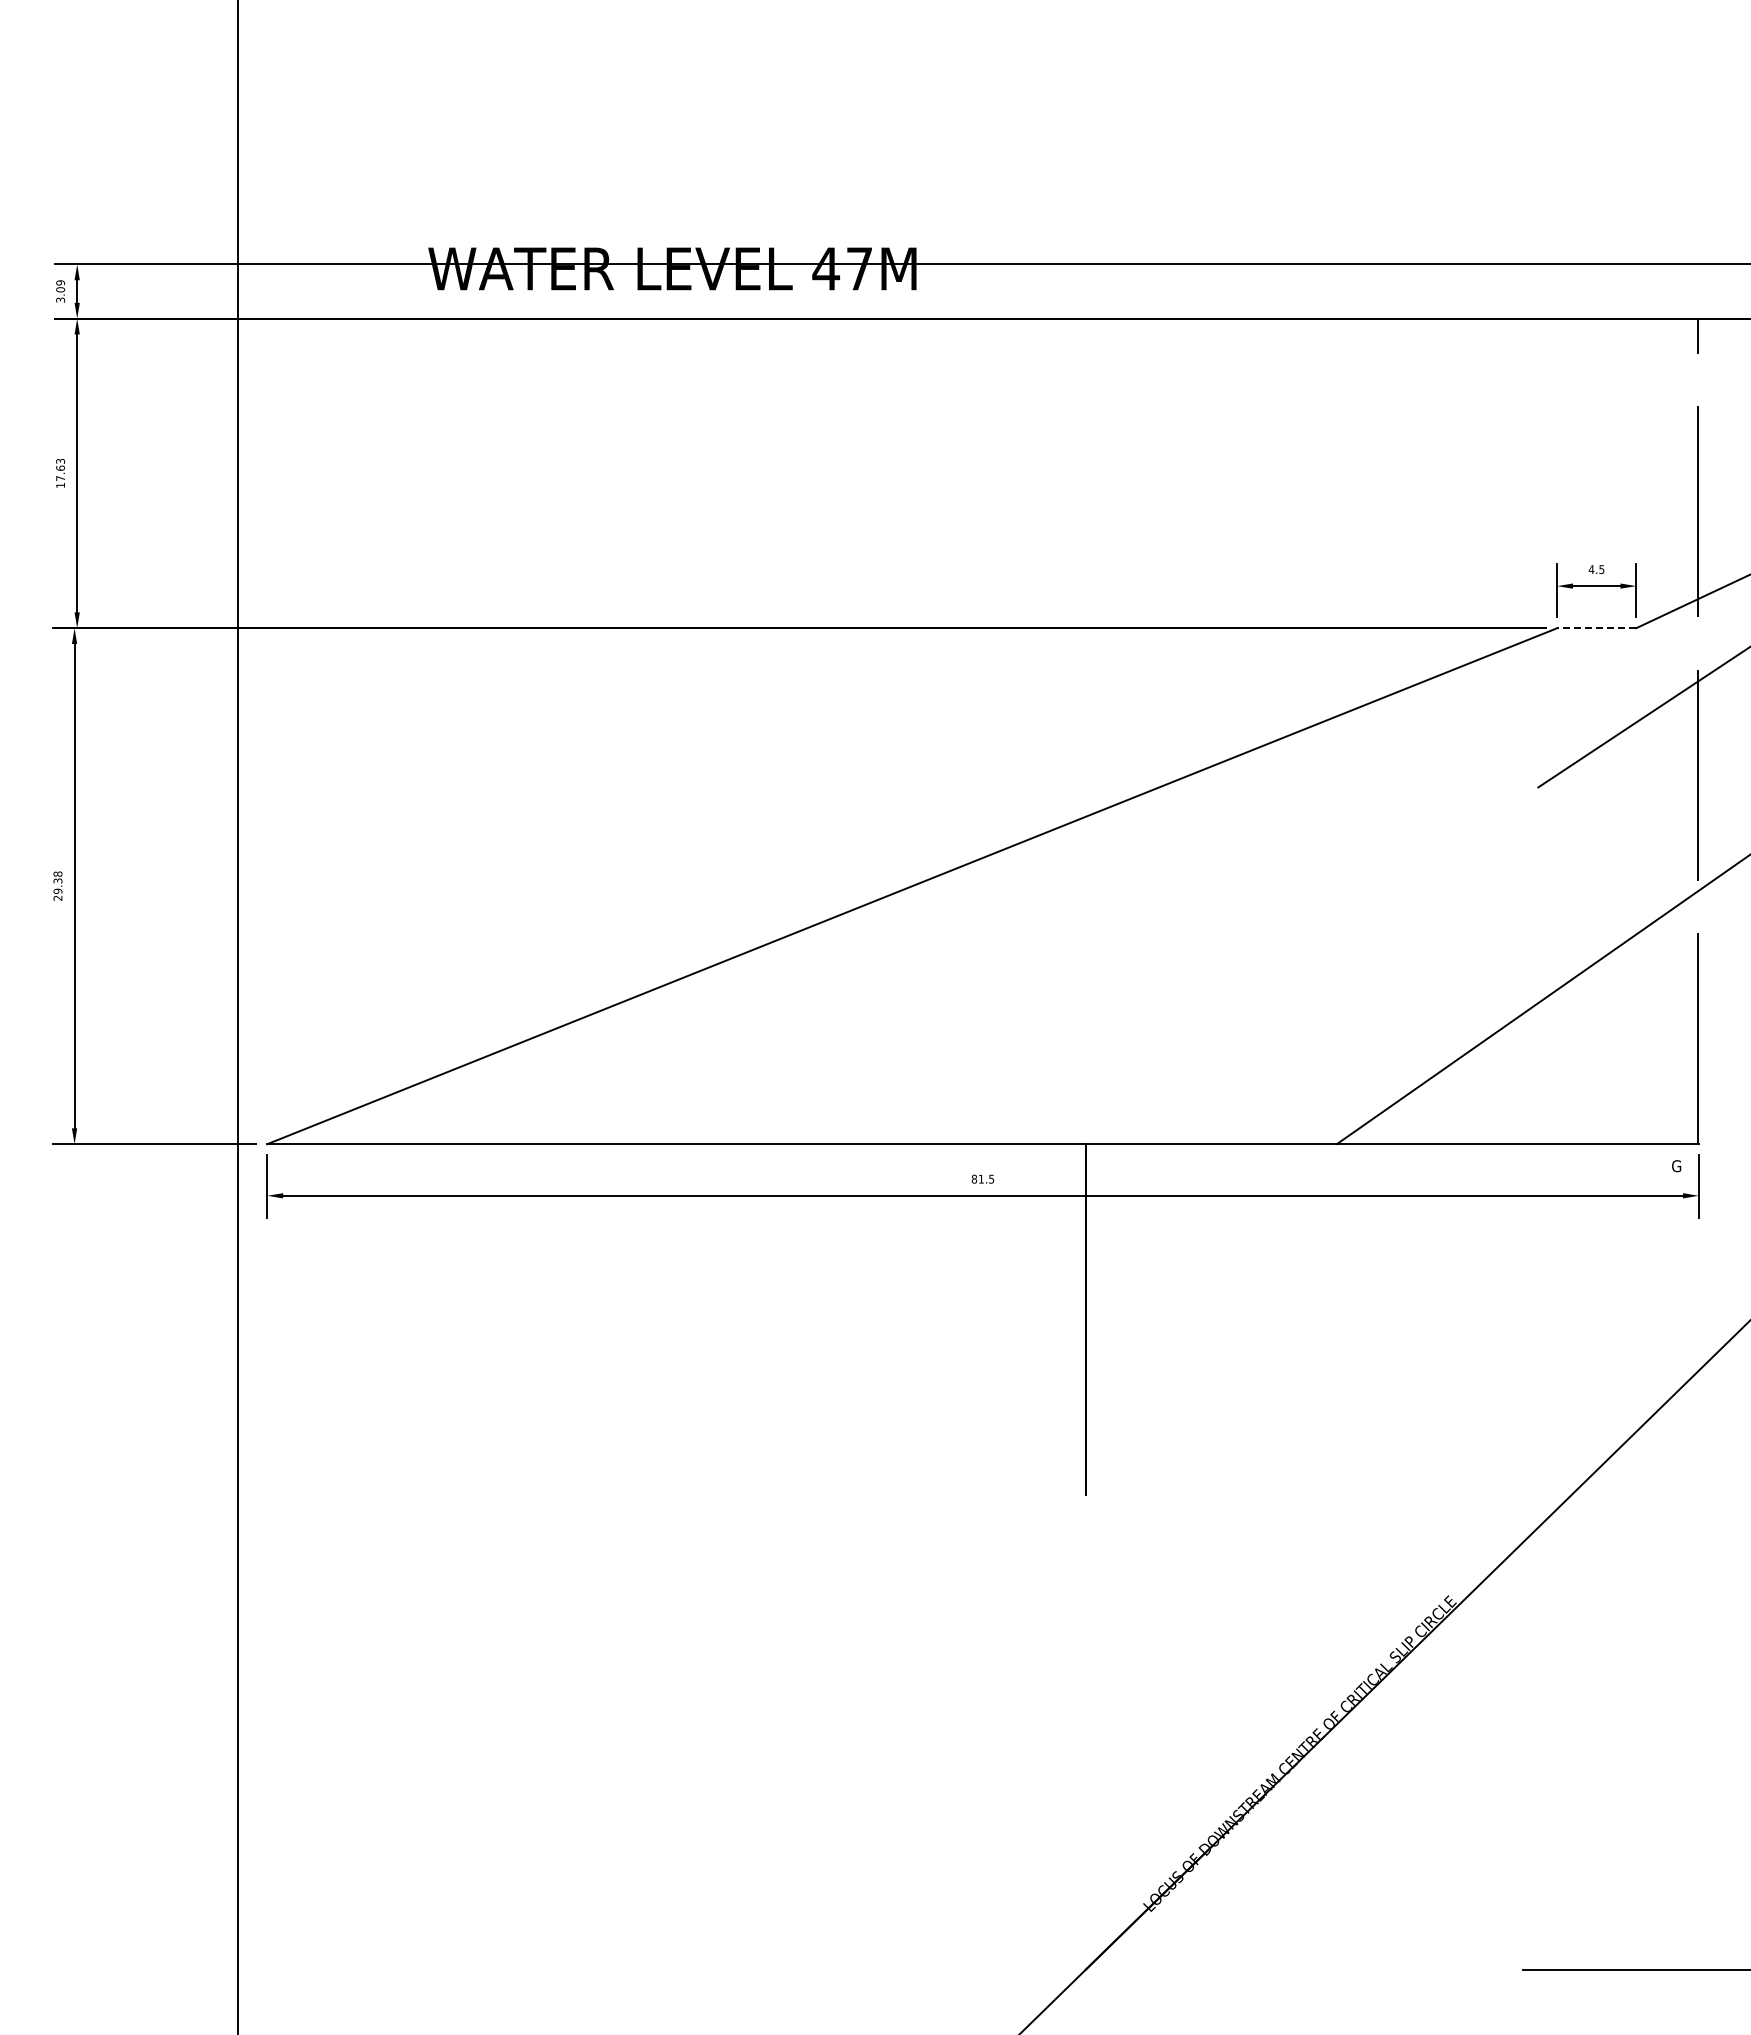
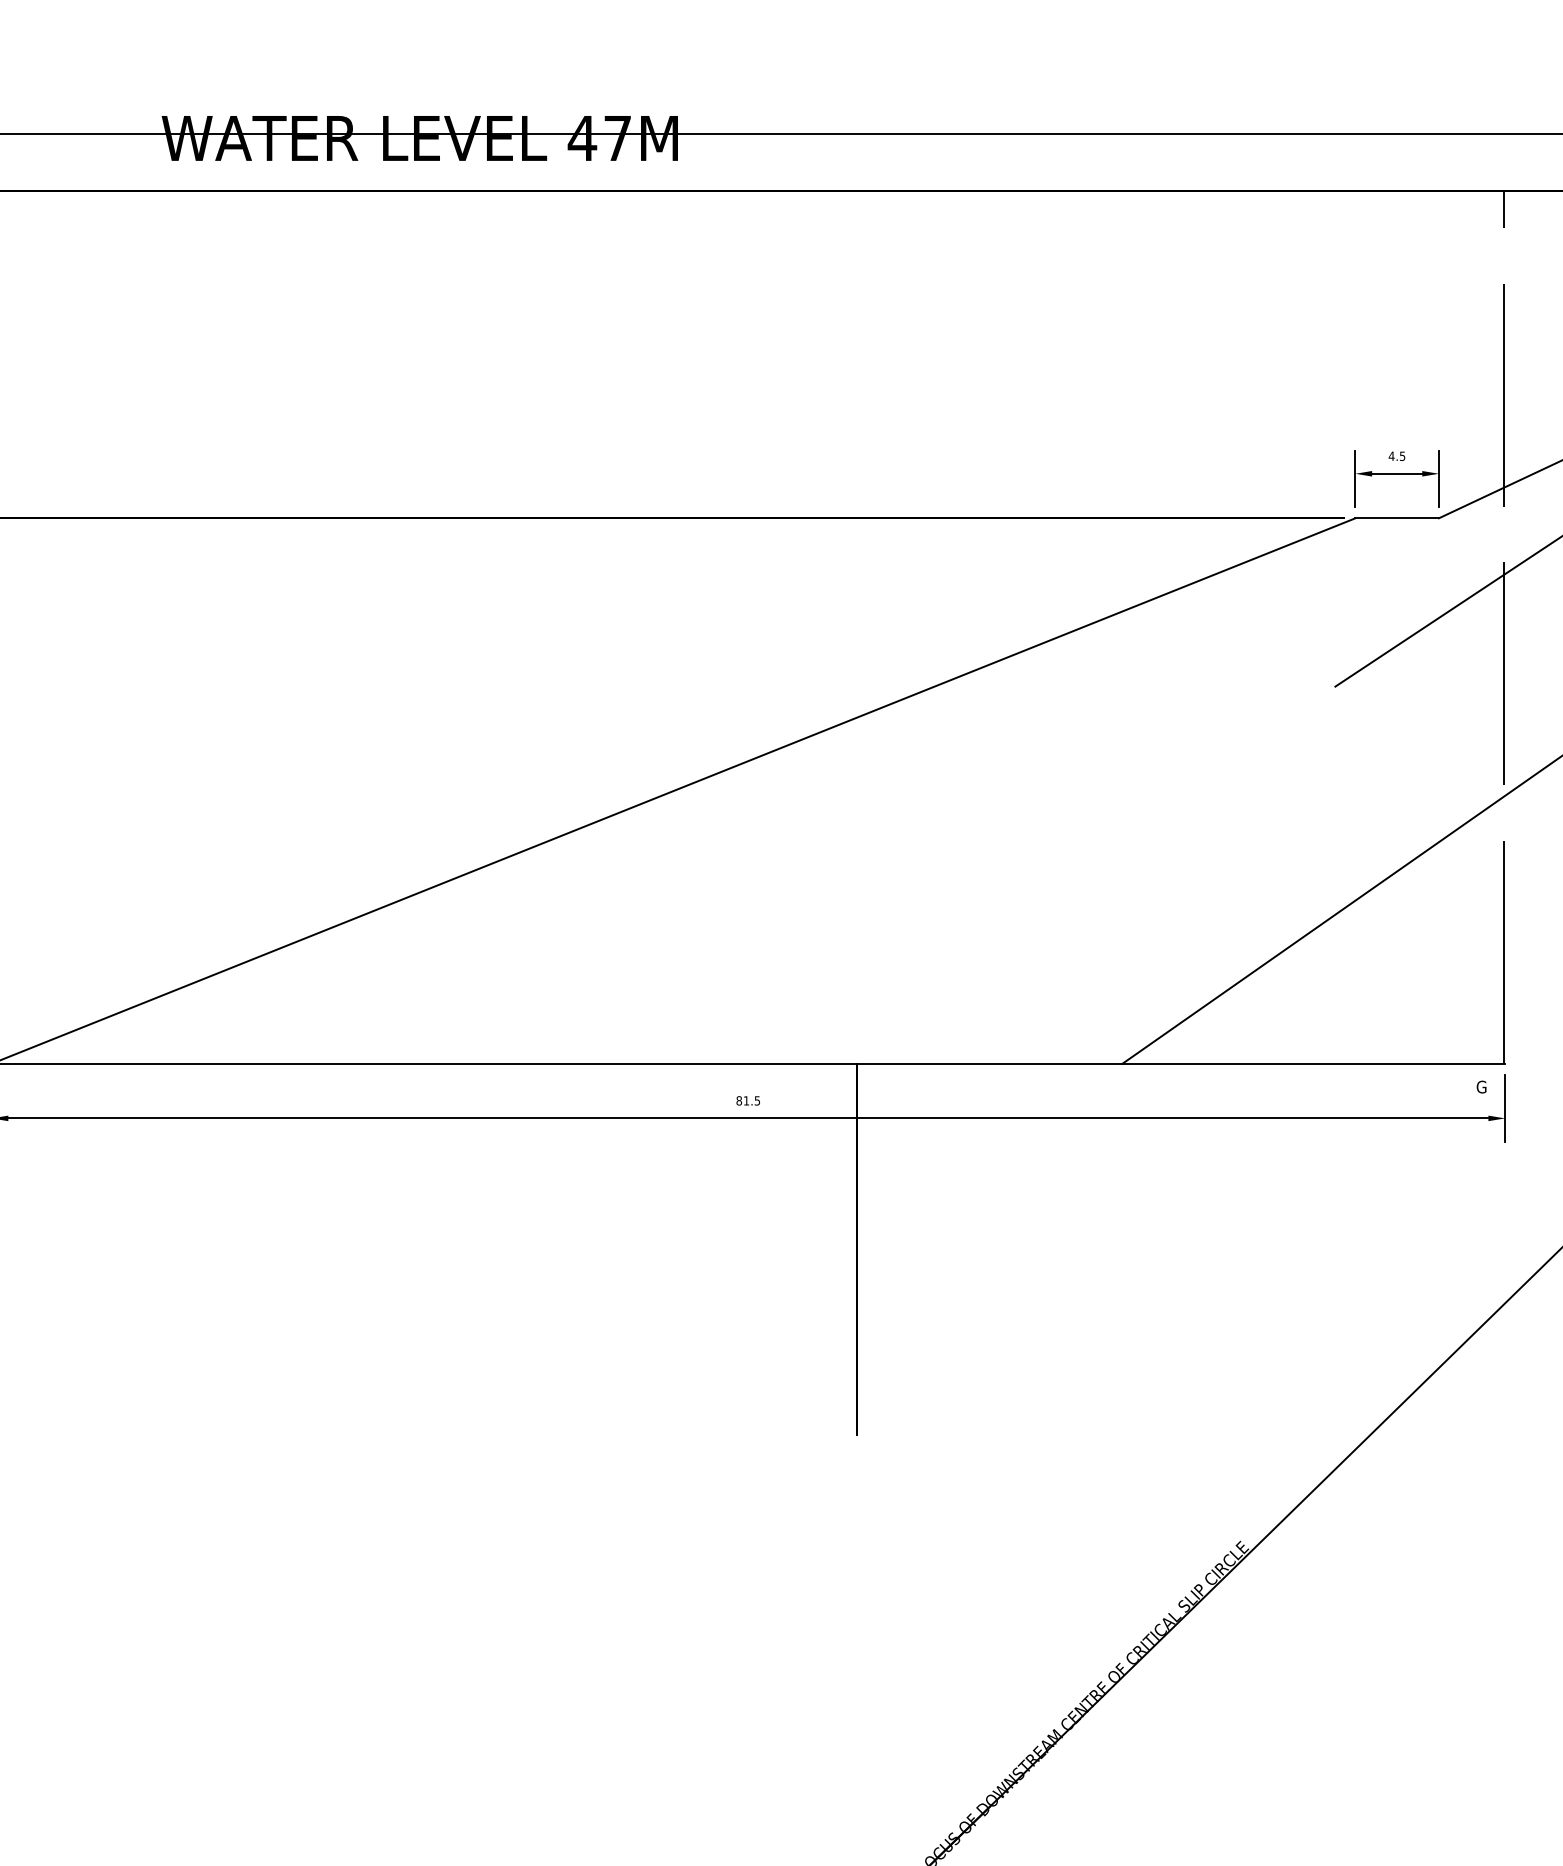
line: (1596, 628) -> (1396, 518), dashed -> solid

